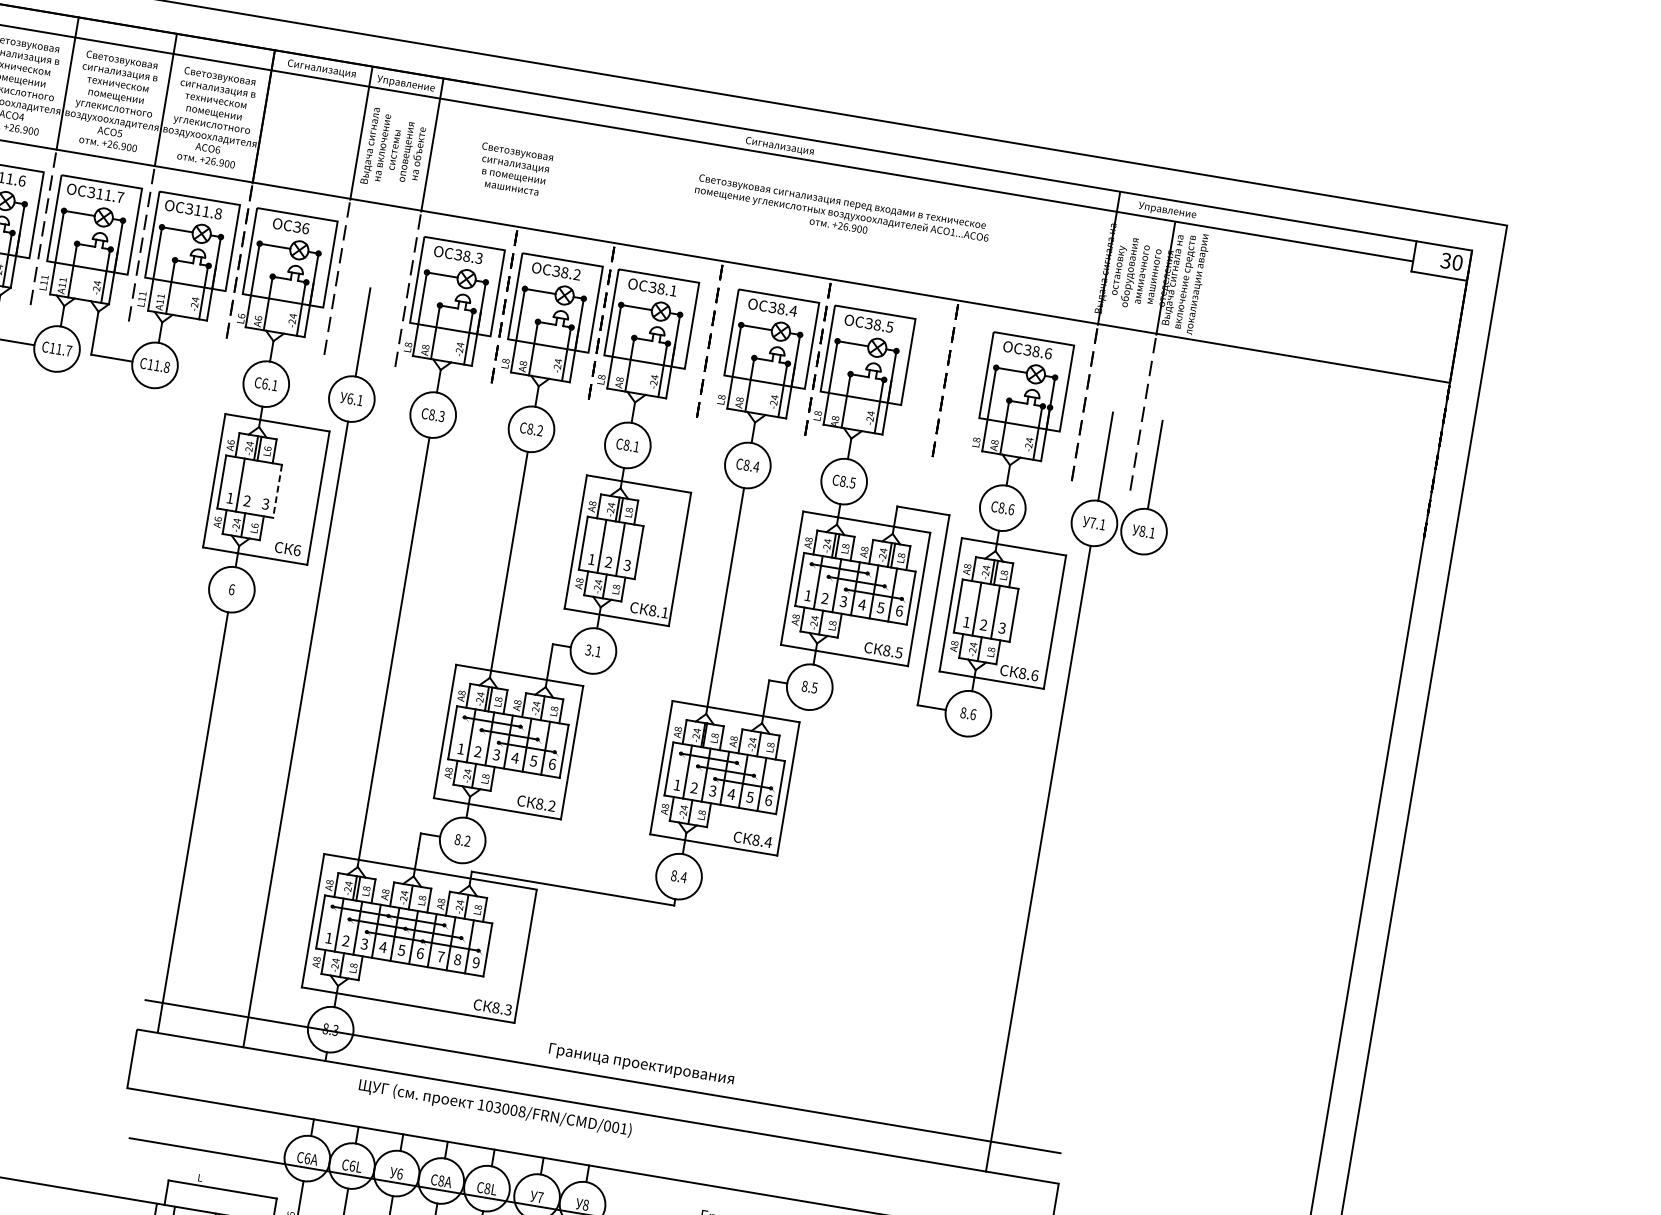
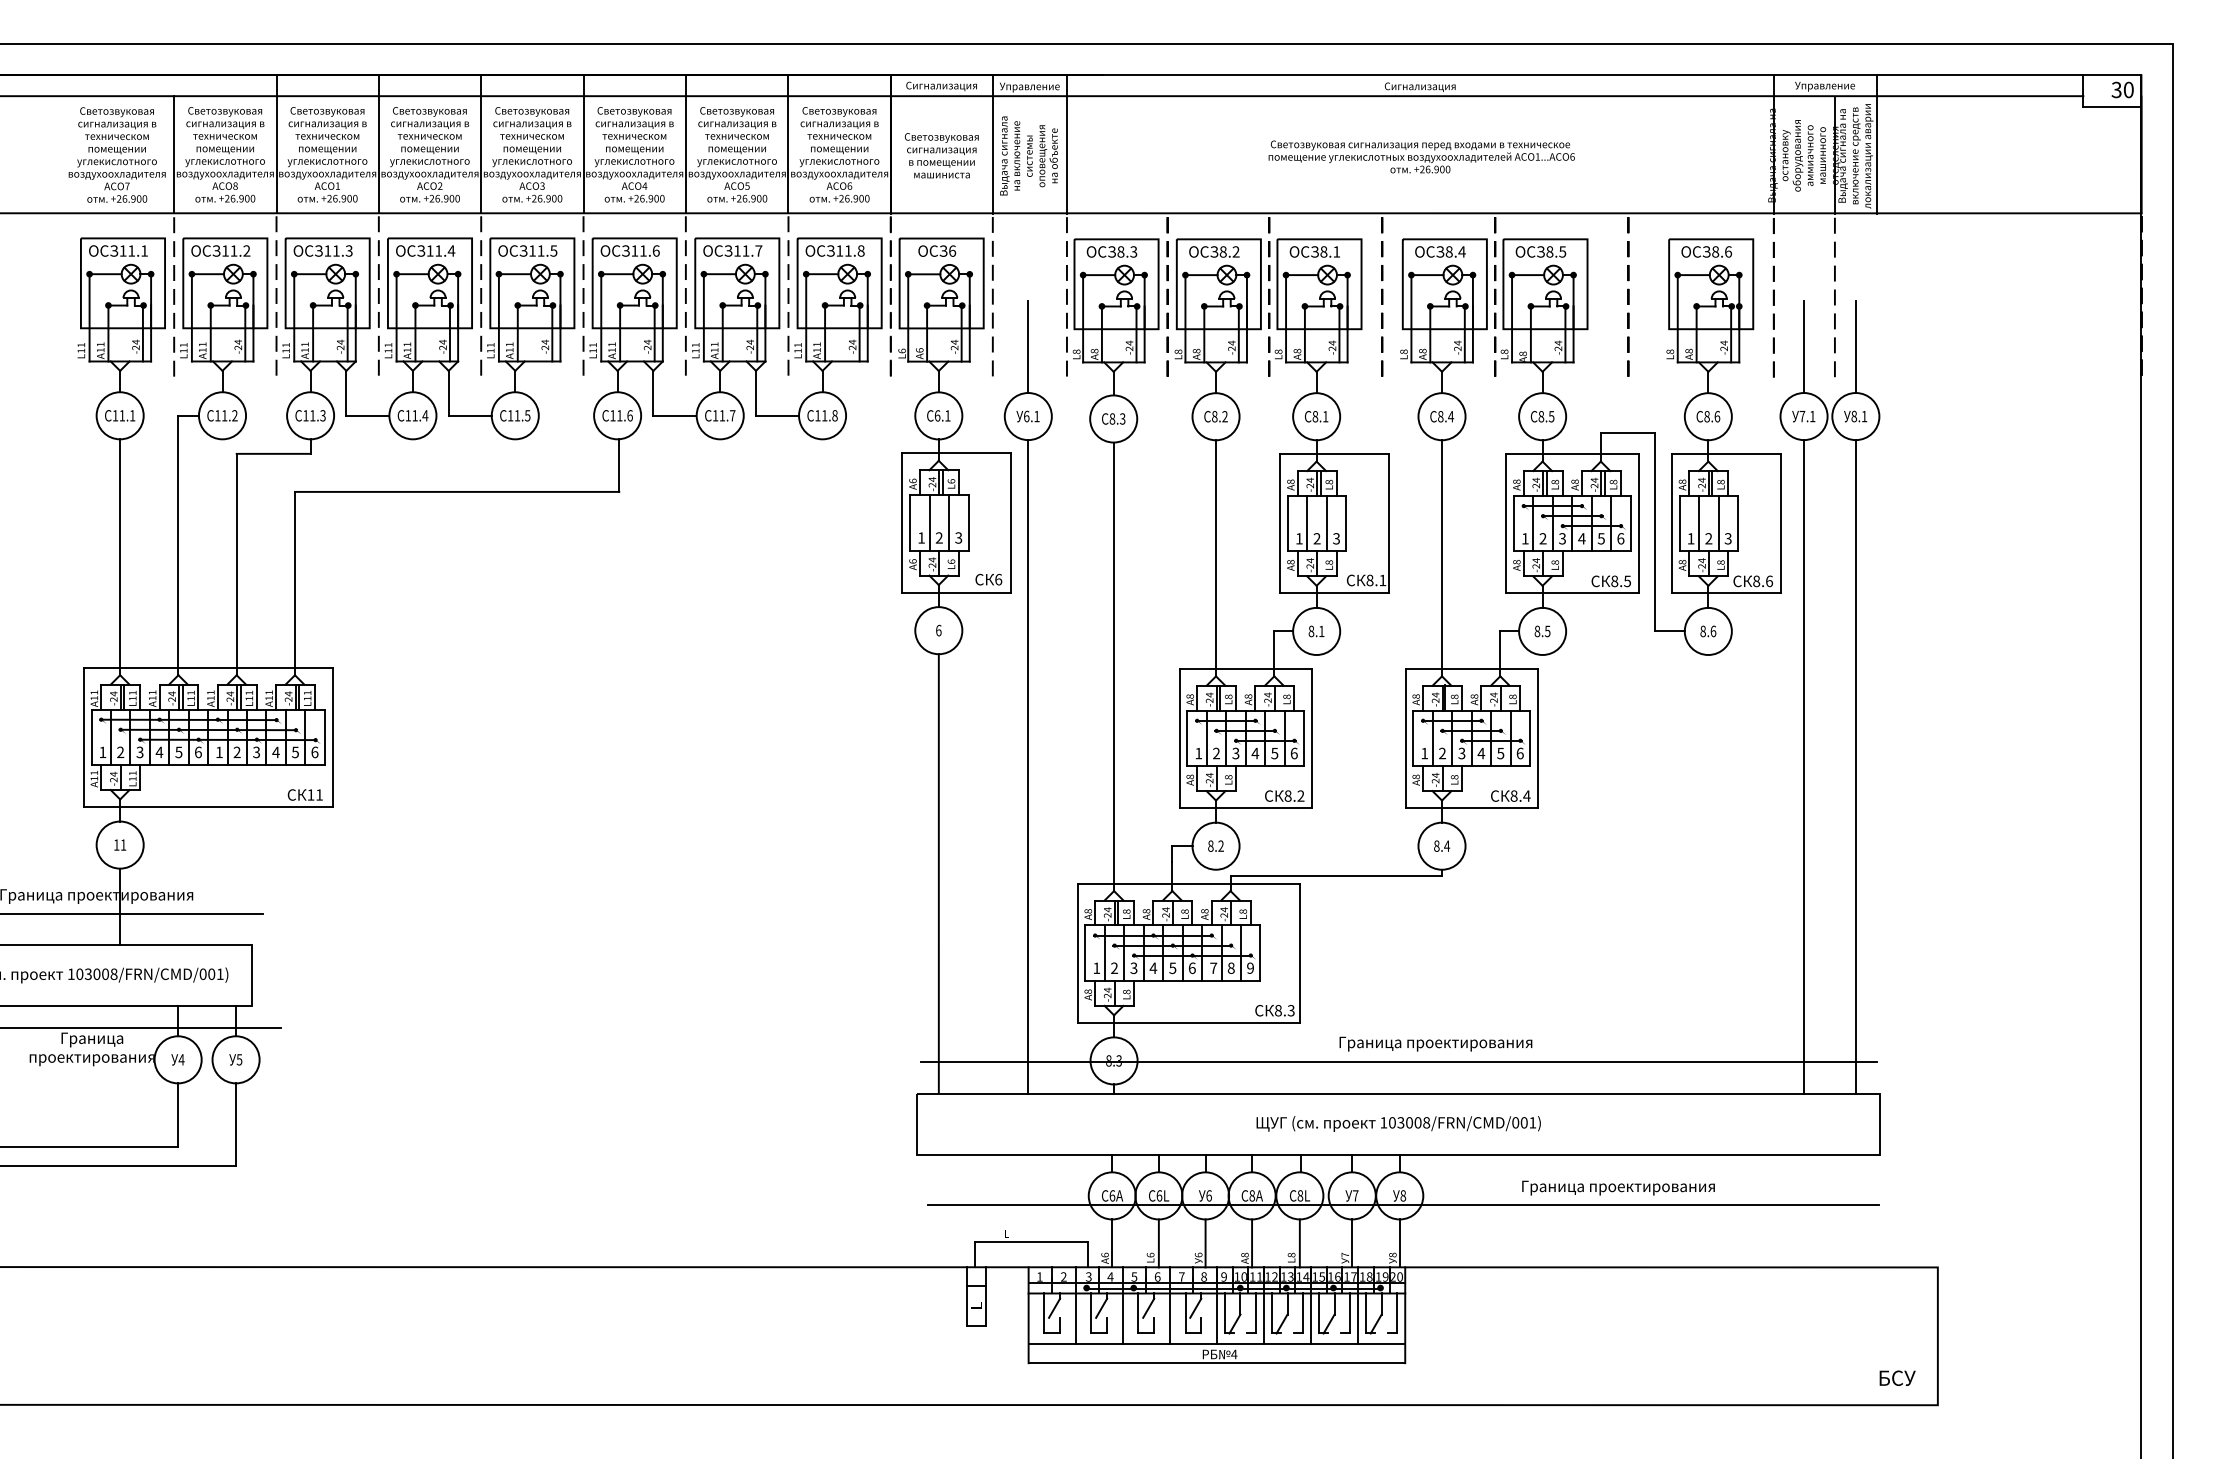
text: (514, 169) -> (941, 155), moved
text: (841, 213) -> (1421, 156), moved
line: (1207, 275) -> (1876, 145), added
line: (259, 487) -> (949, 522), added
line: (277, 490) -> (968, 522), dashed -> solid
text: (588, 649) -> (1311, 630), 3.1 -> 8.1
line: (1087, 866) -> (1855, 766), added
text: (495, 1107) -> (1398, 1123), moved

